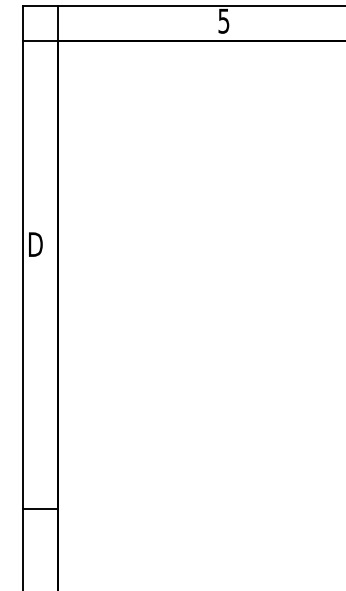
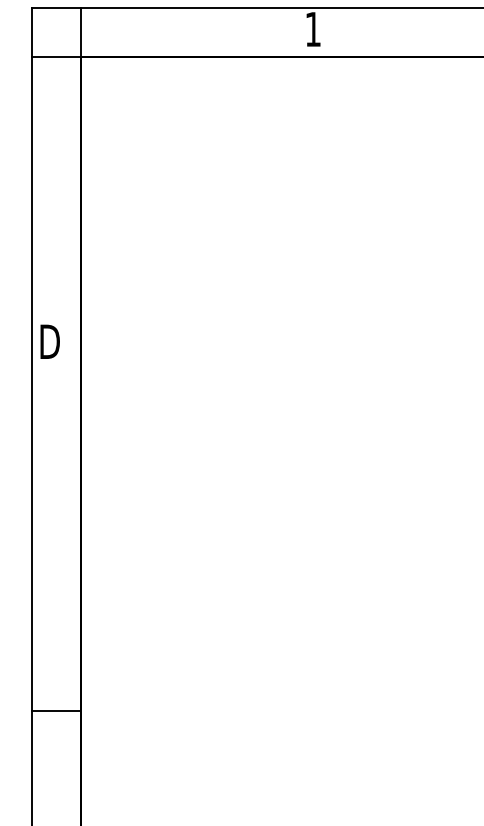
text: (223, 20) -> (312, 28), 5 -> 1

